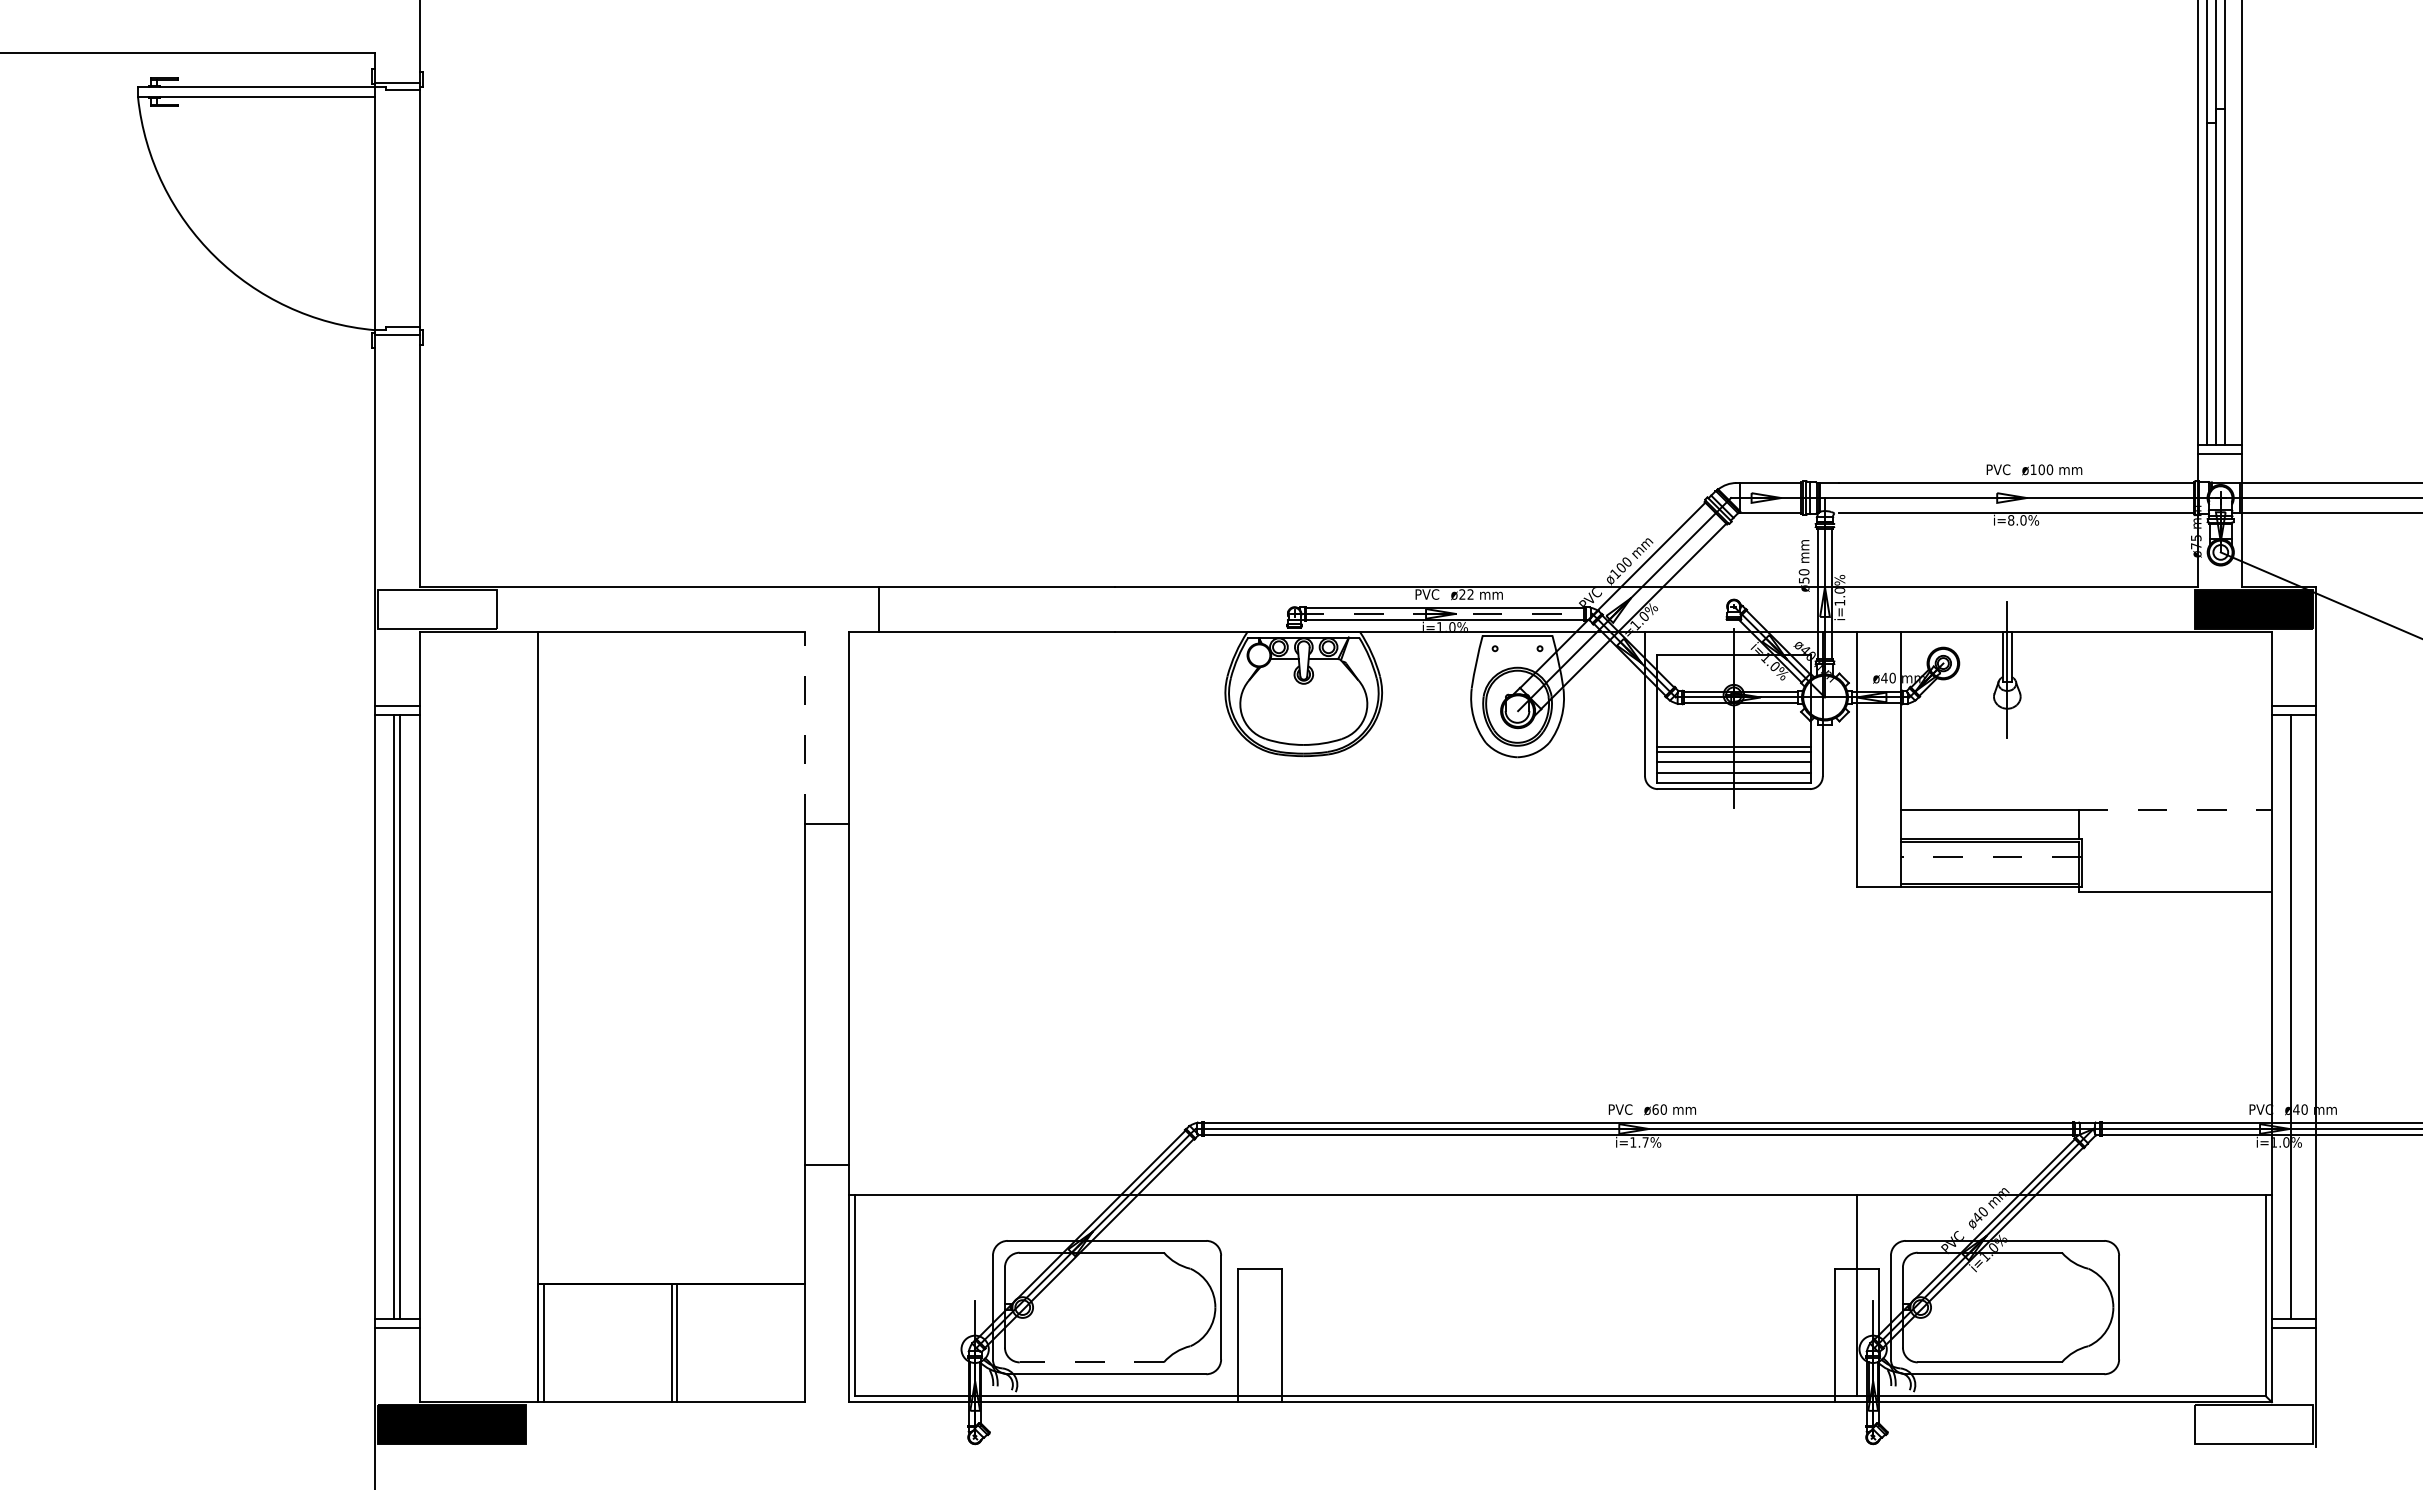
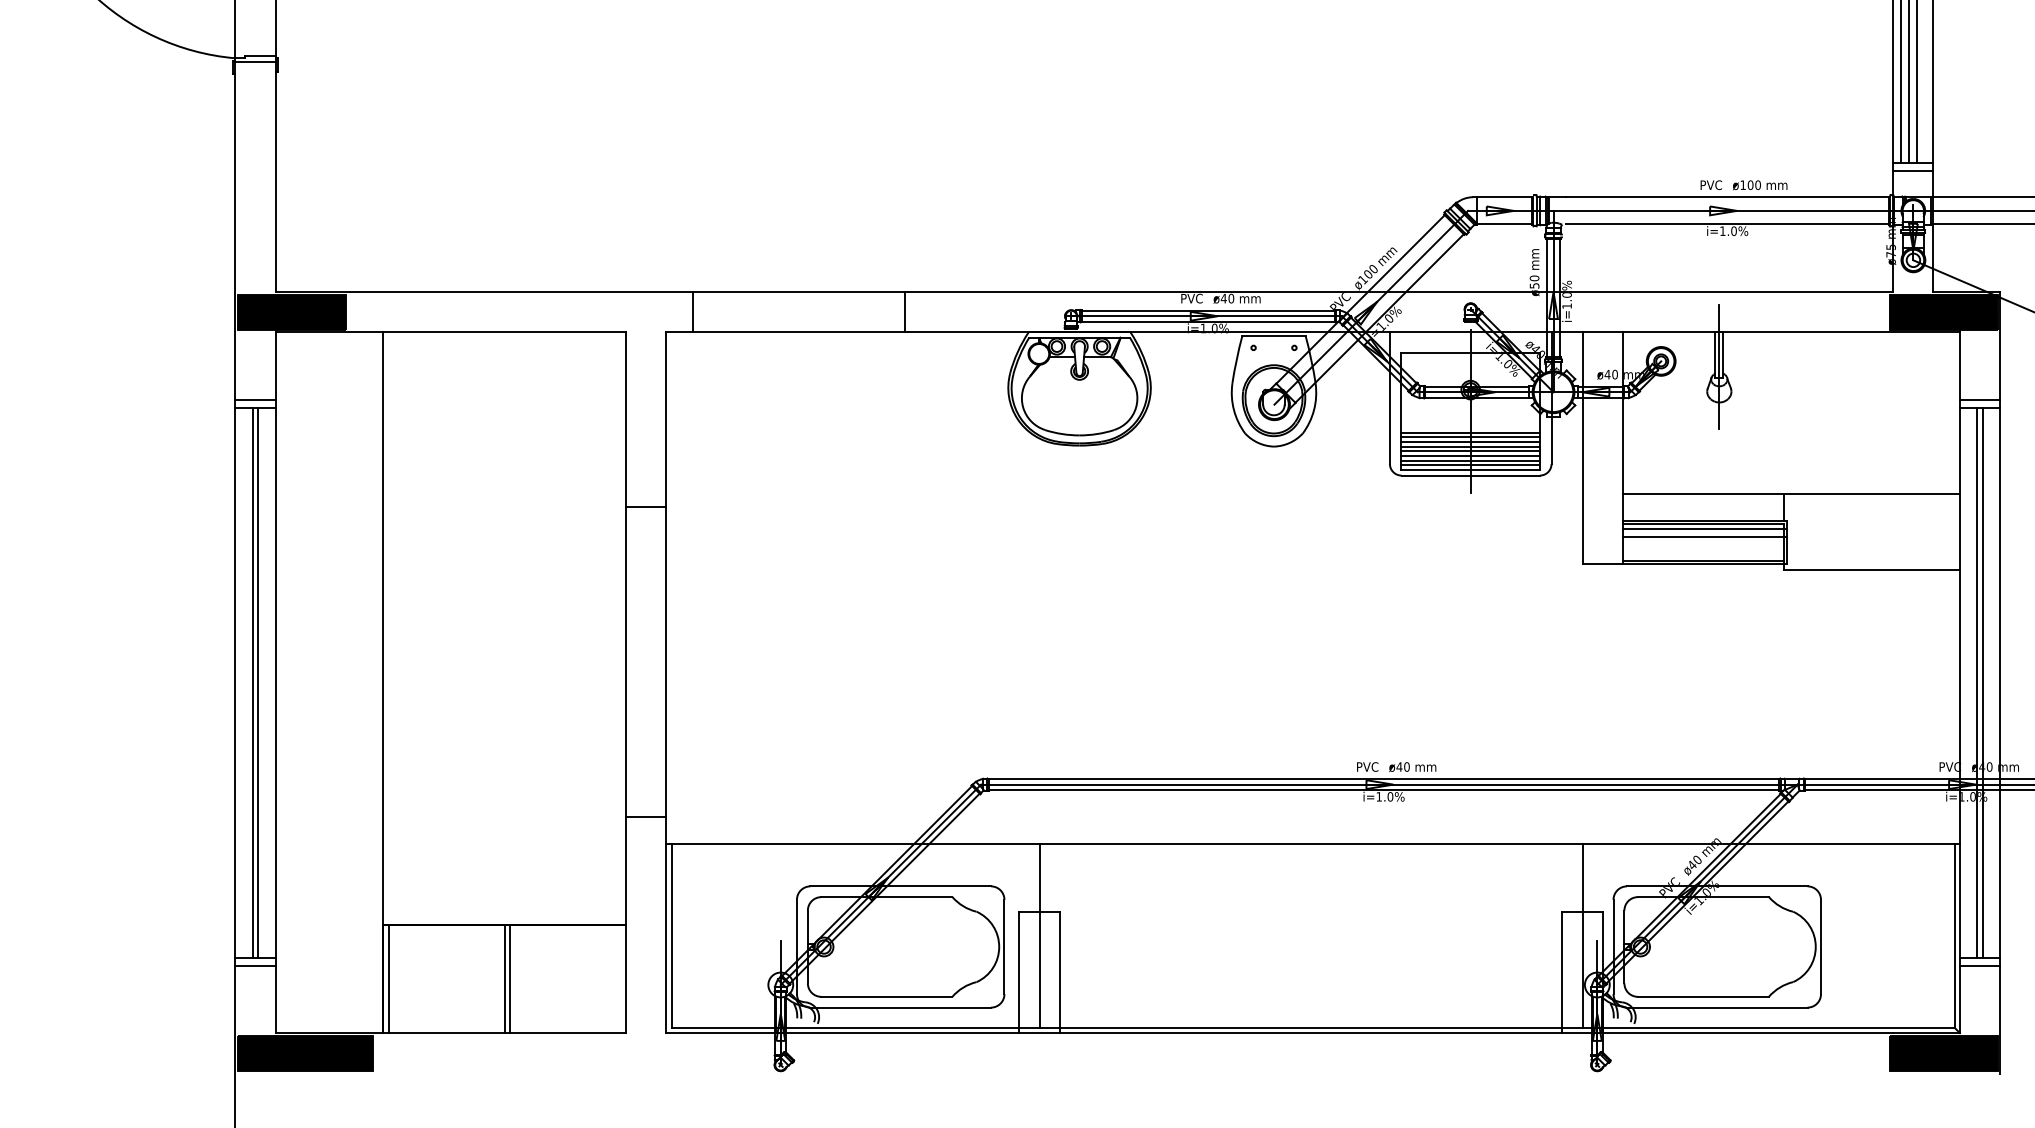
text: (2011, 520) -> (1723, 231), i=8.0% -> i=1.0%
text: (1466, 594) -> (1227, 298), ø22 -> ø40
fill: (437, 609) -> (291, 312), added
line: (1111, 609) -> (904, 312), added
line: (1443, 613) -> (1206, 315), dashed -> solid
line: (804, 727) -> (625, 419), dashed -> solid
line: (1733, 741) -> (1470, 432), added
line: (1733, 757) -> (1470, 446), added
line: (1733, 767) -> (1470, 455), added
line: (1733, 777) -> (1470, 465), added
line: (2175, 809) -> (1872, 494), dashed -> solid
line: (1991, 848) -> (1704, 529), added
line: (1990, 856) -> (1704, 536), dashed -> solid
line: (2297, 1016) -> (1983, 682), added
text: (1655, 1109) -> (1399, 766), ø60 -> ø40
text: (1645, 1142) -> (1390, 796), i=1.7% -> i=1.0%
line: (1259, 1295) -> (1039, 936), added
line: (1091, 1362) -> (886, 996), dashed -> solid
fill: (2253, 1424) -> (1943, 1053), added

